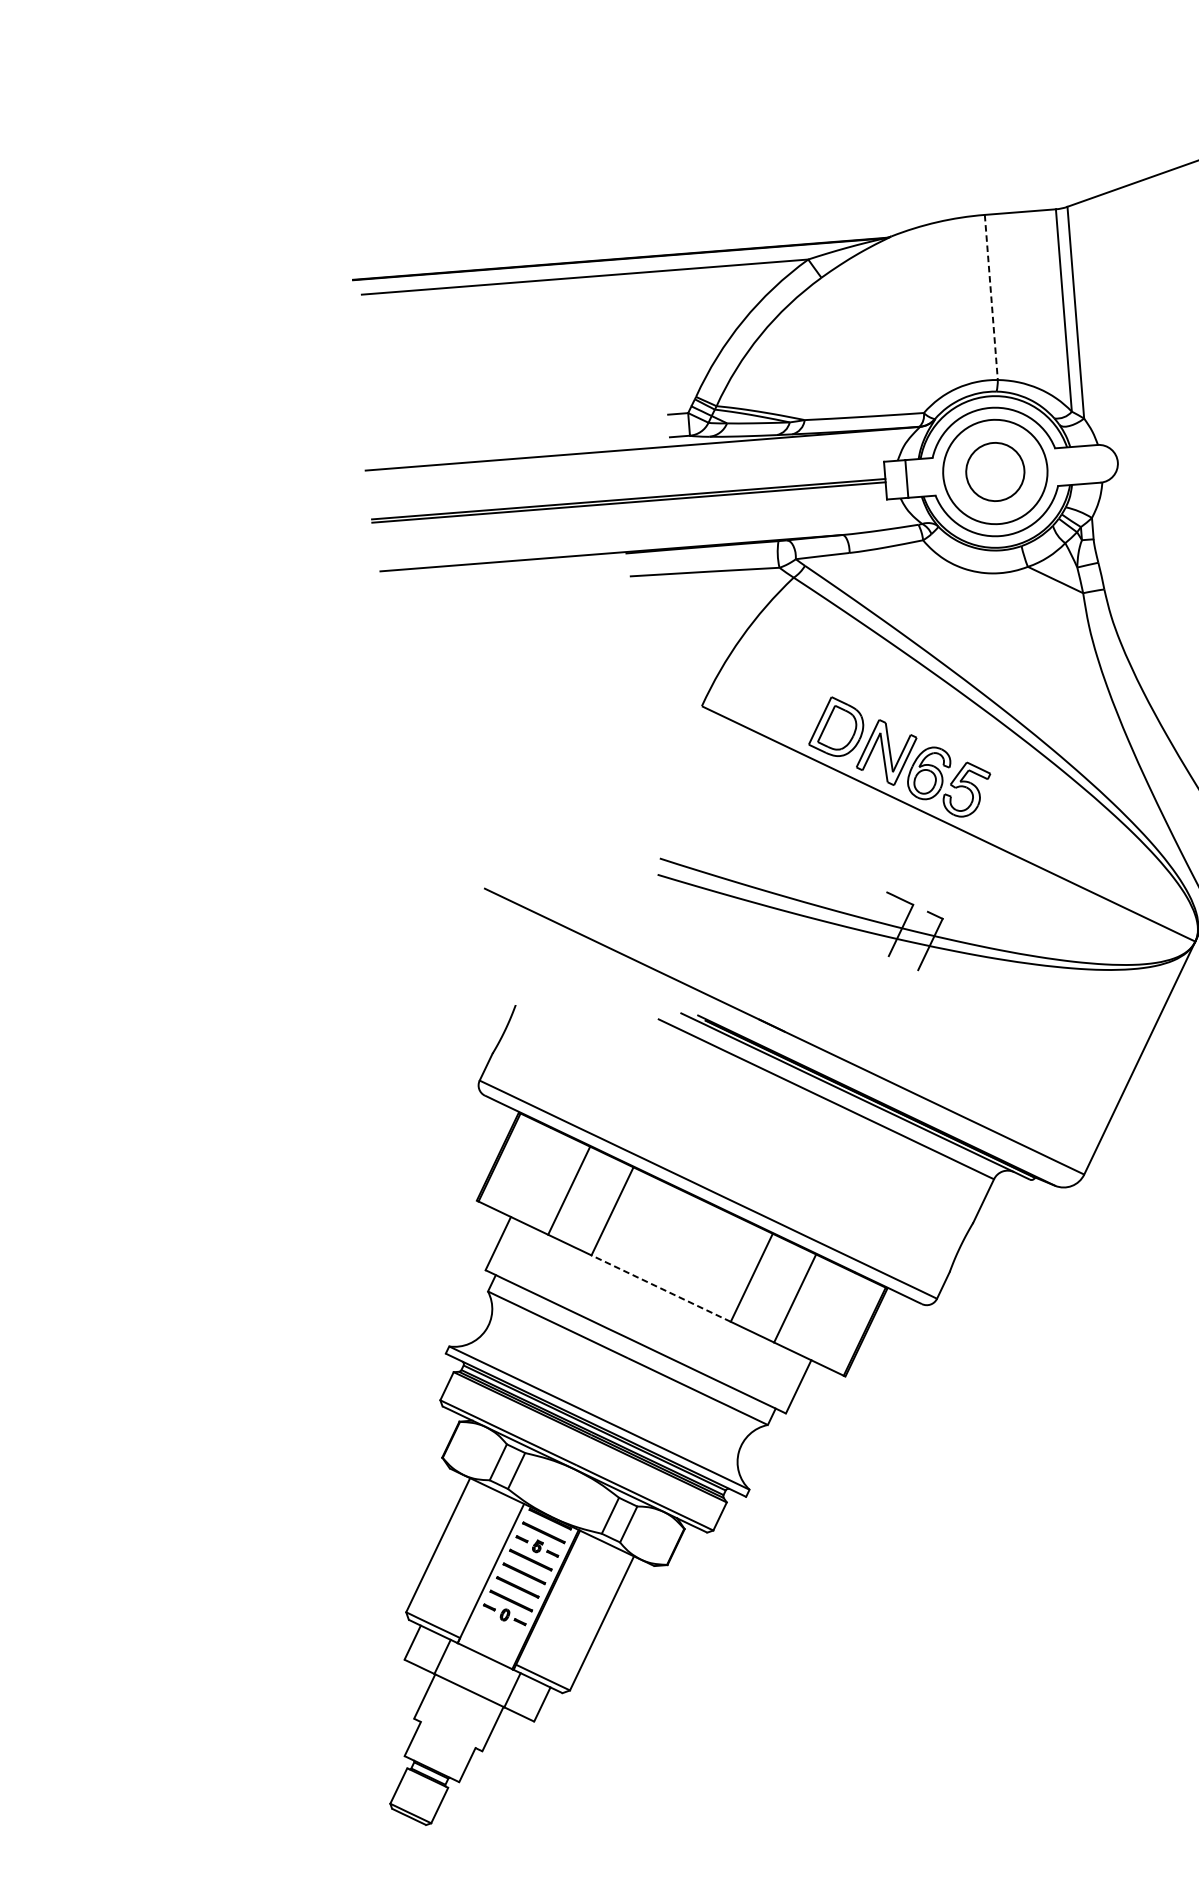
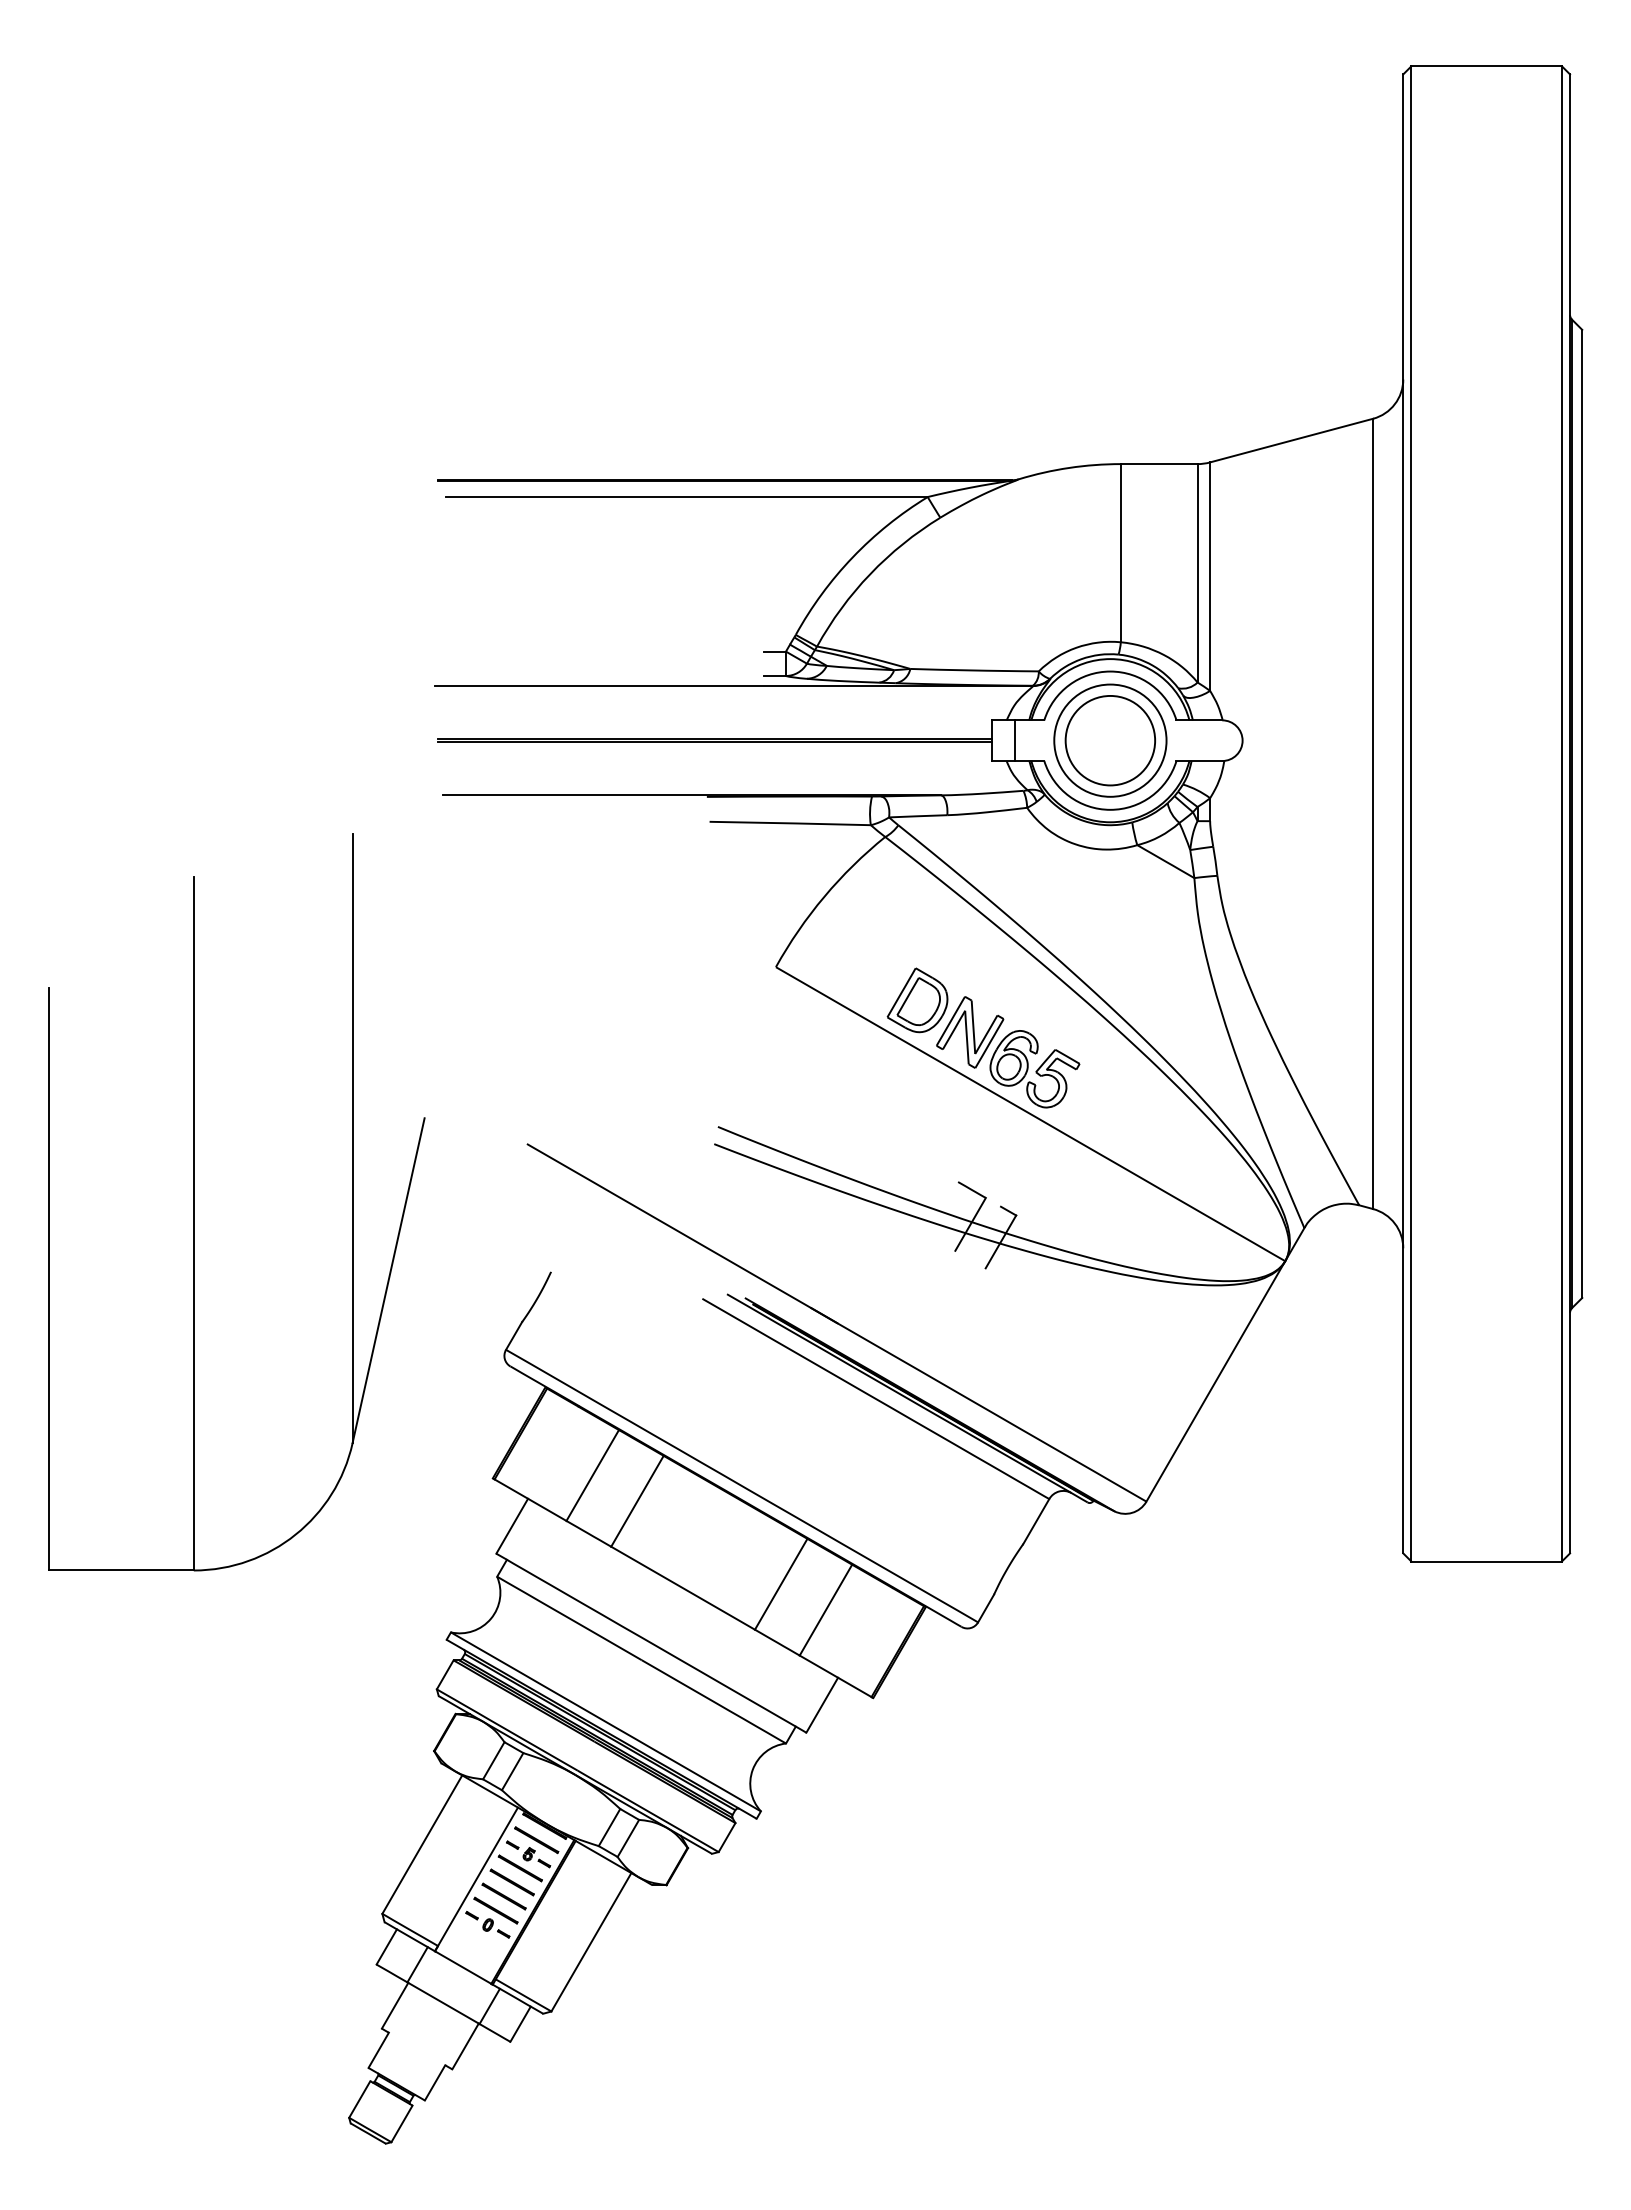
line: (991, 297) -> (1120, 553), dashed -> solid
circle: (995, 471) -> (1110, 740), size x1.43
part: (180, 966) -> (194, 1202), added
line: (661, 1288) -> (683, 1588), dashed -> solid

